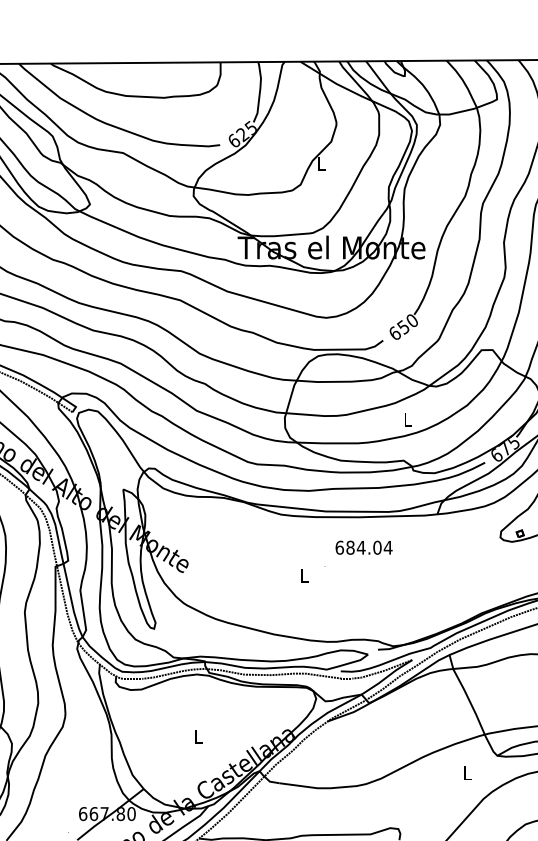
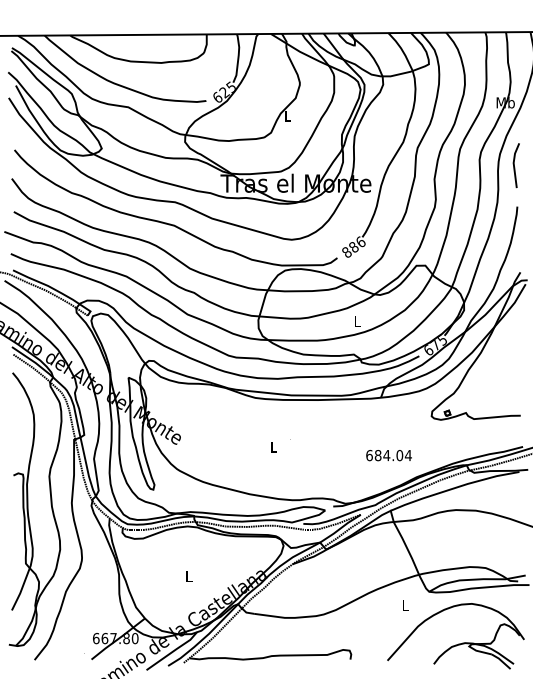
text: (403, 326) -> (353, 246), 650 -> 886
text: (363, 547) -> (388, 455), moved

